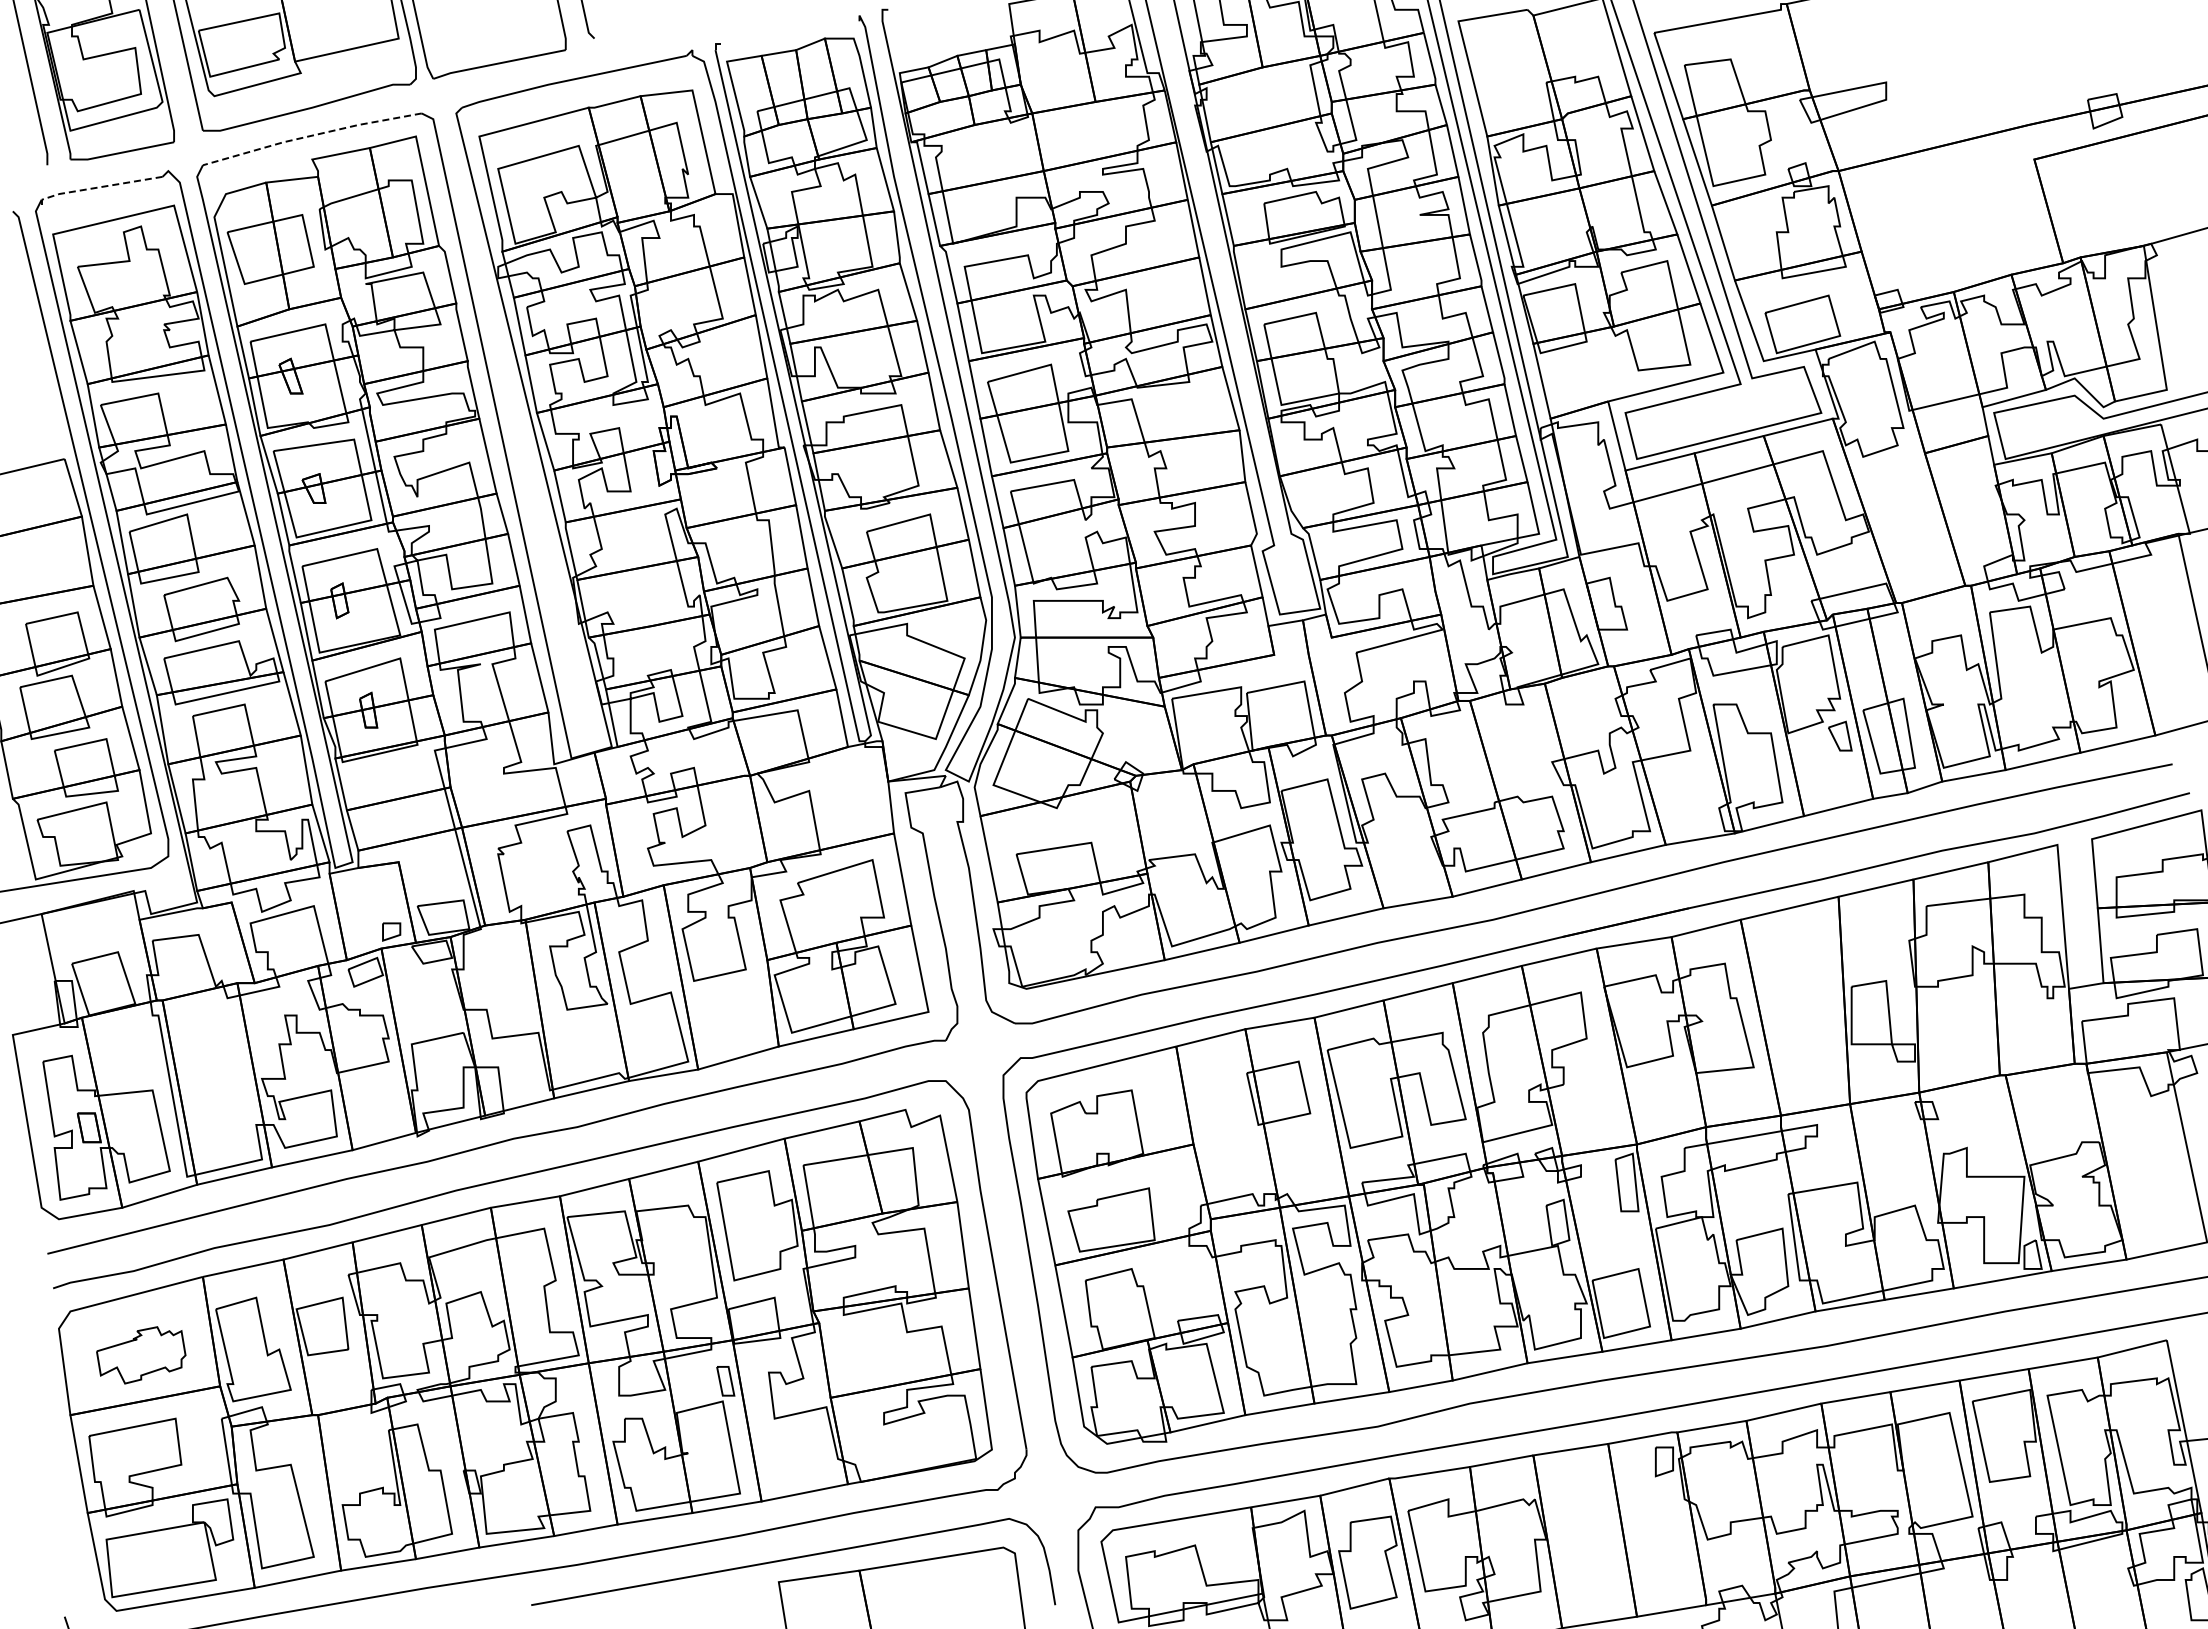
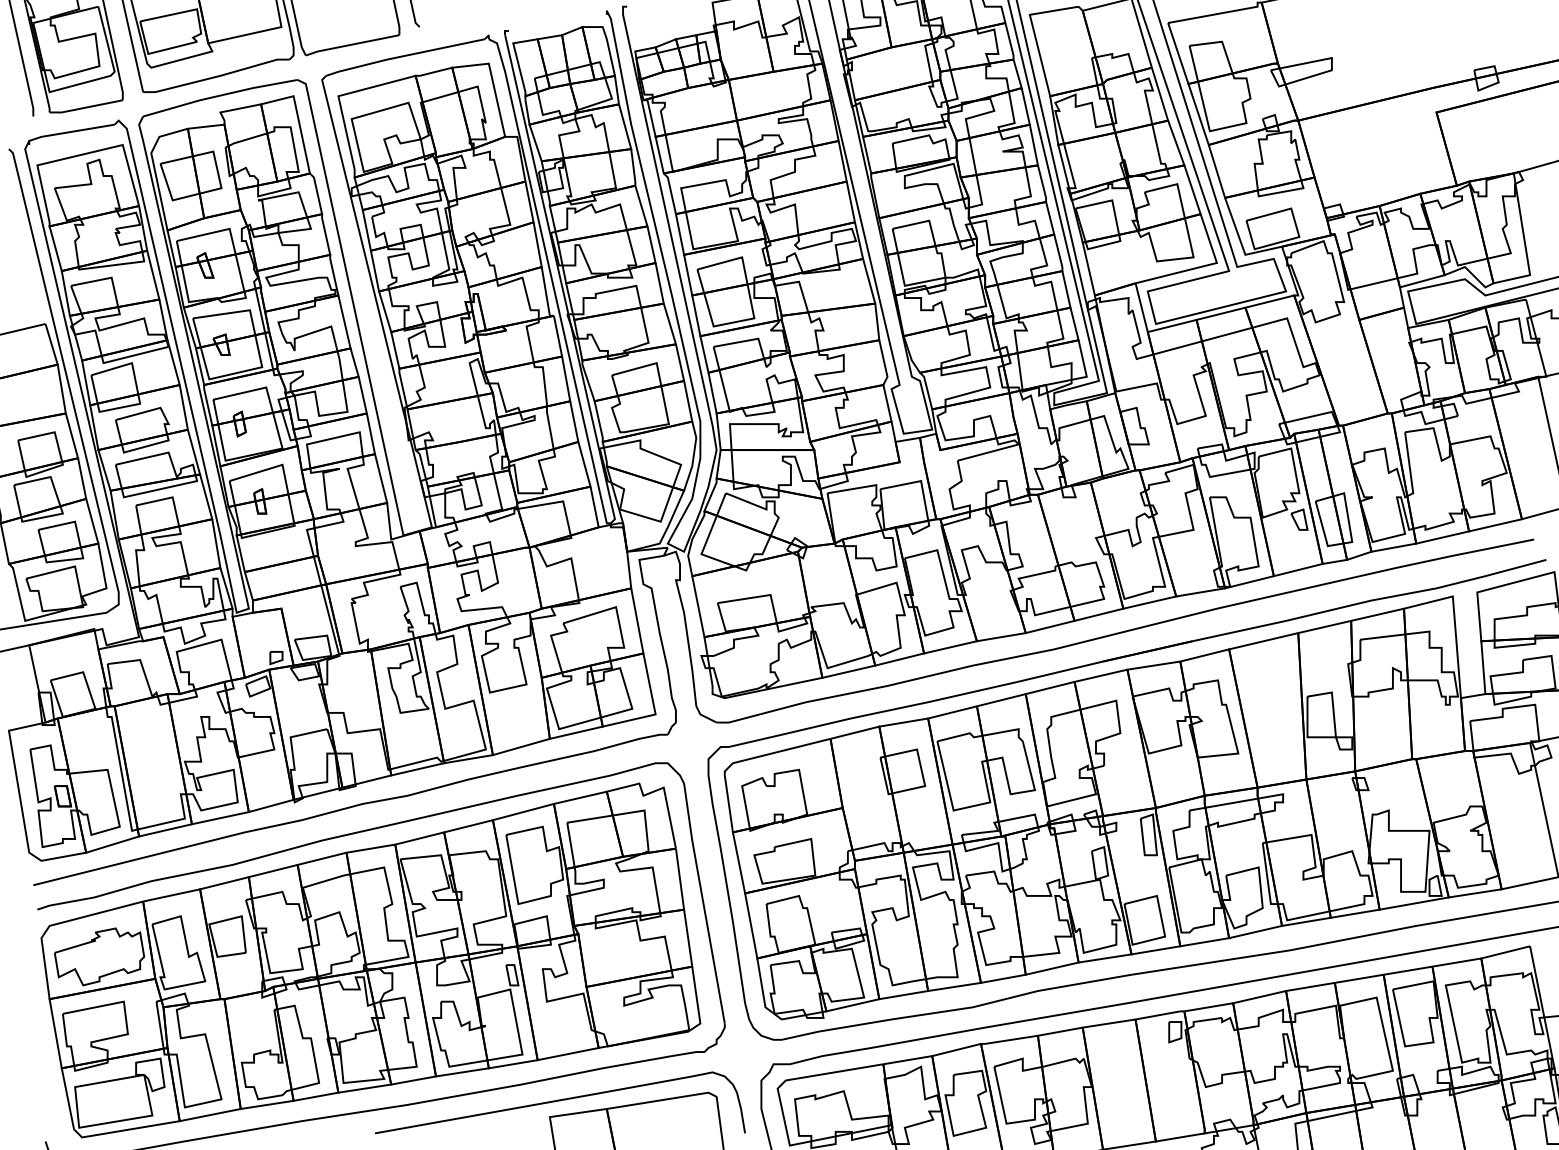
line: (311, 135) -> (219, 95), dashed -> solid
line: (97, 187) -> (68, 132), dashed -> solid
part: (141, 1355) -> (99, 957), size x1.43

